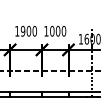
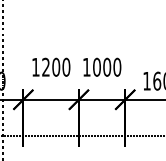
text: (22, 31) -> (44, 67), 1900 -> 1200

